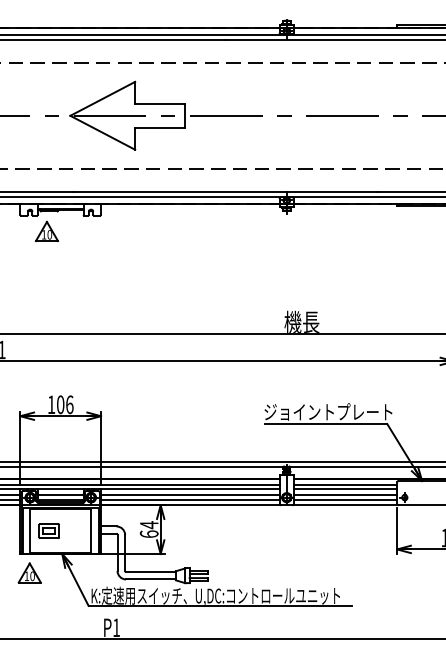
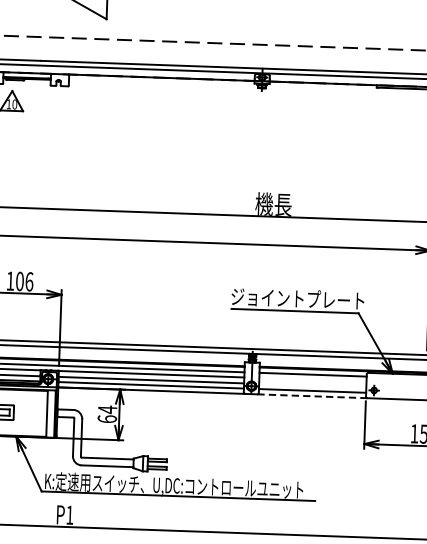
line: (345, 489) -> (312, 379), removed
line: (345, 495) -> (312, 386), removed
line: (345, 505) -> (312, 396), solid -> dashed

